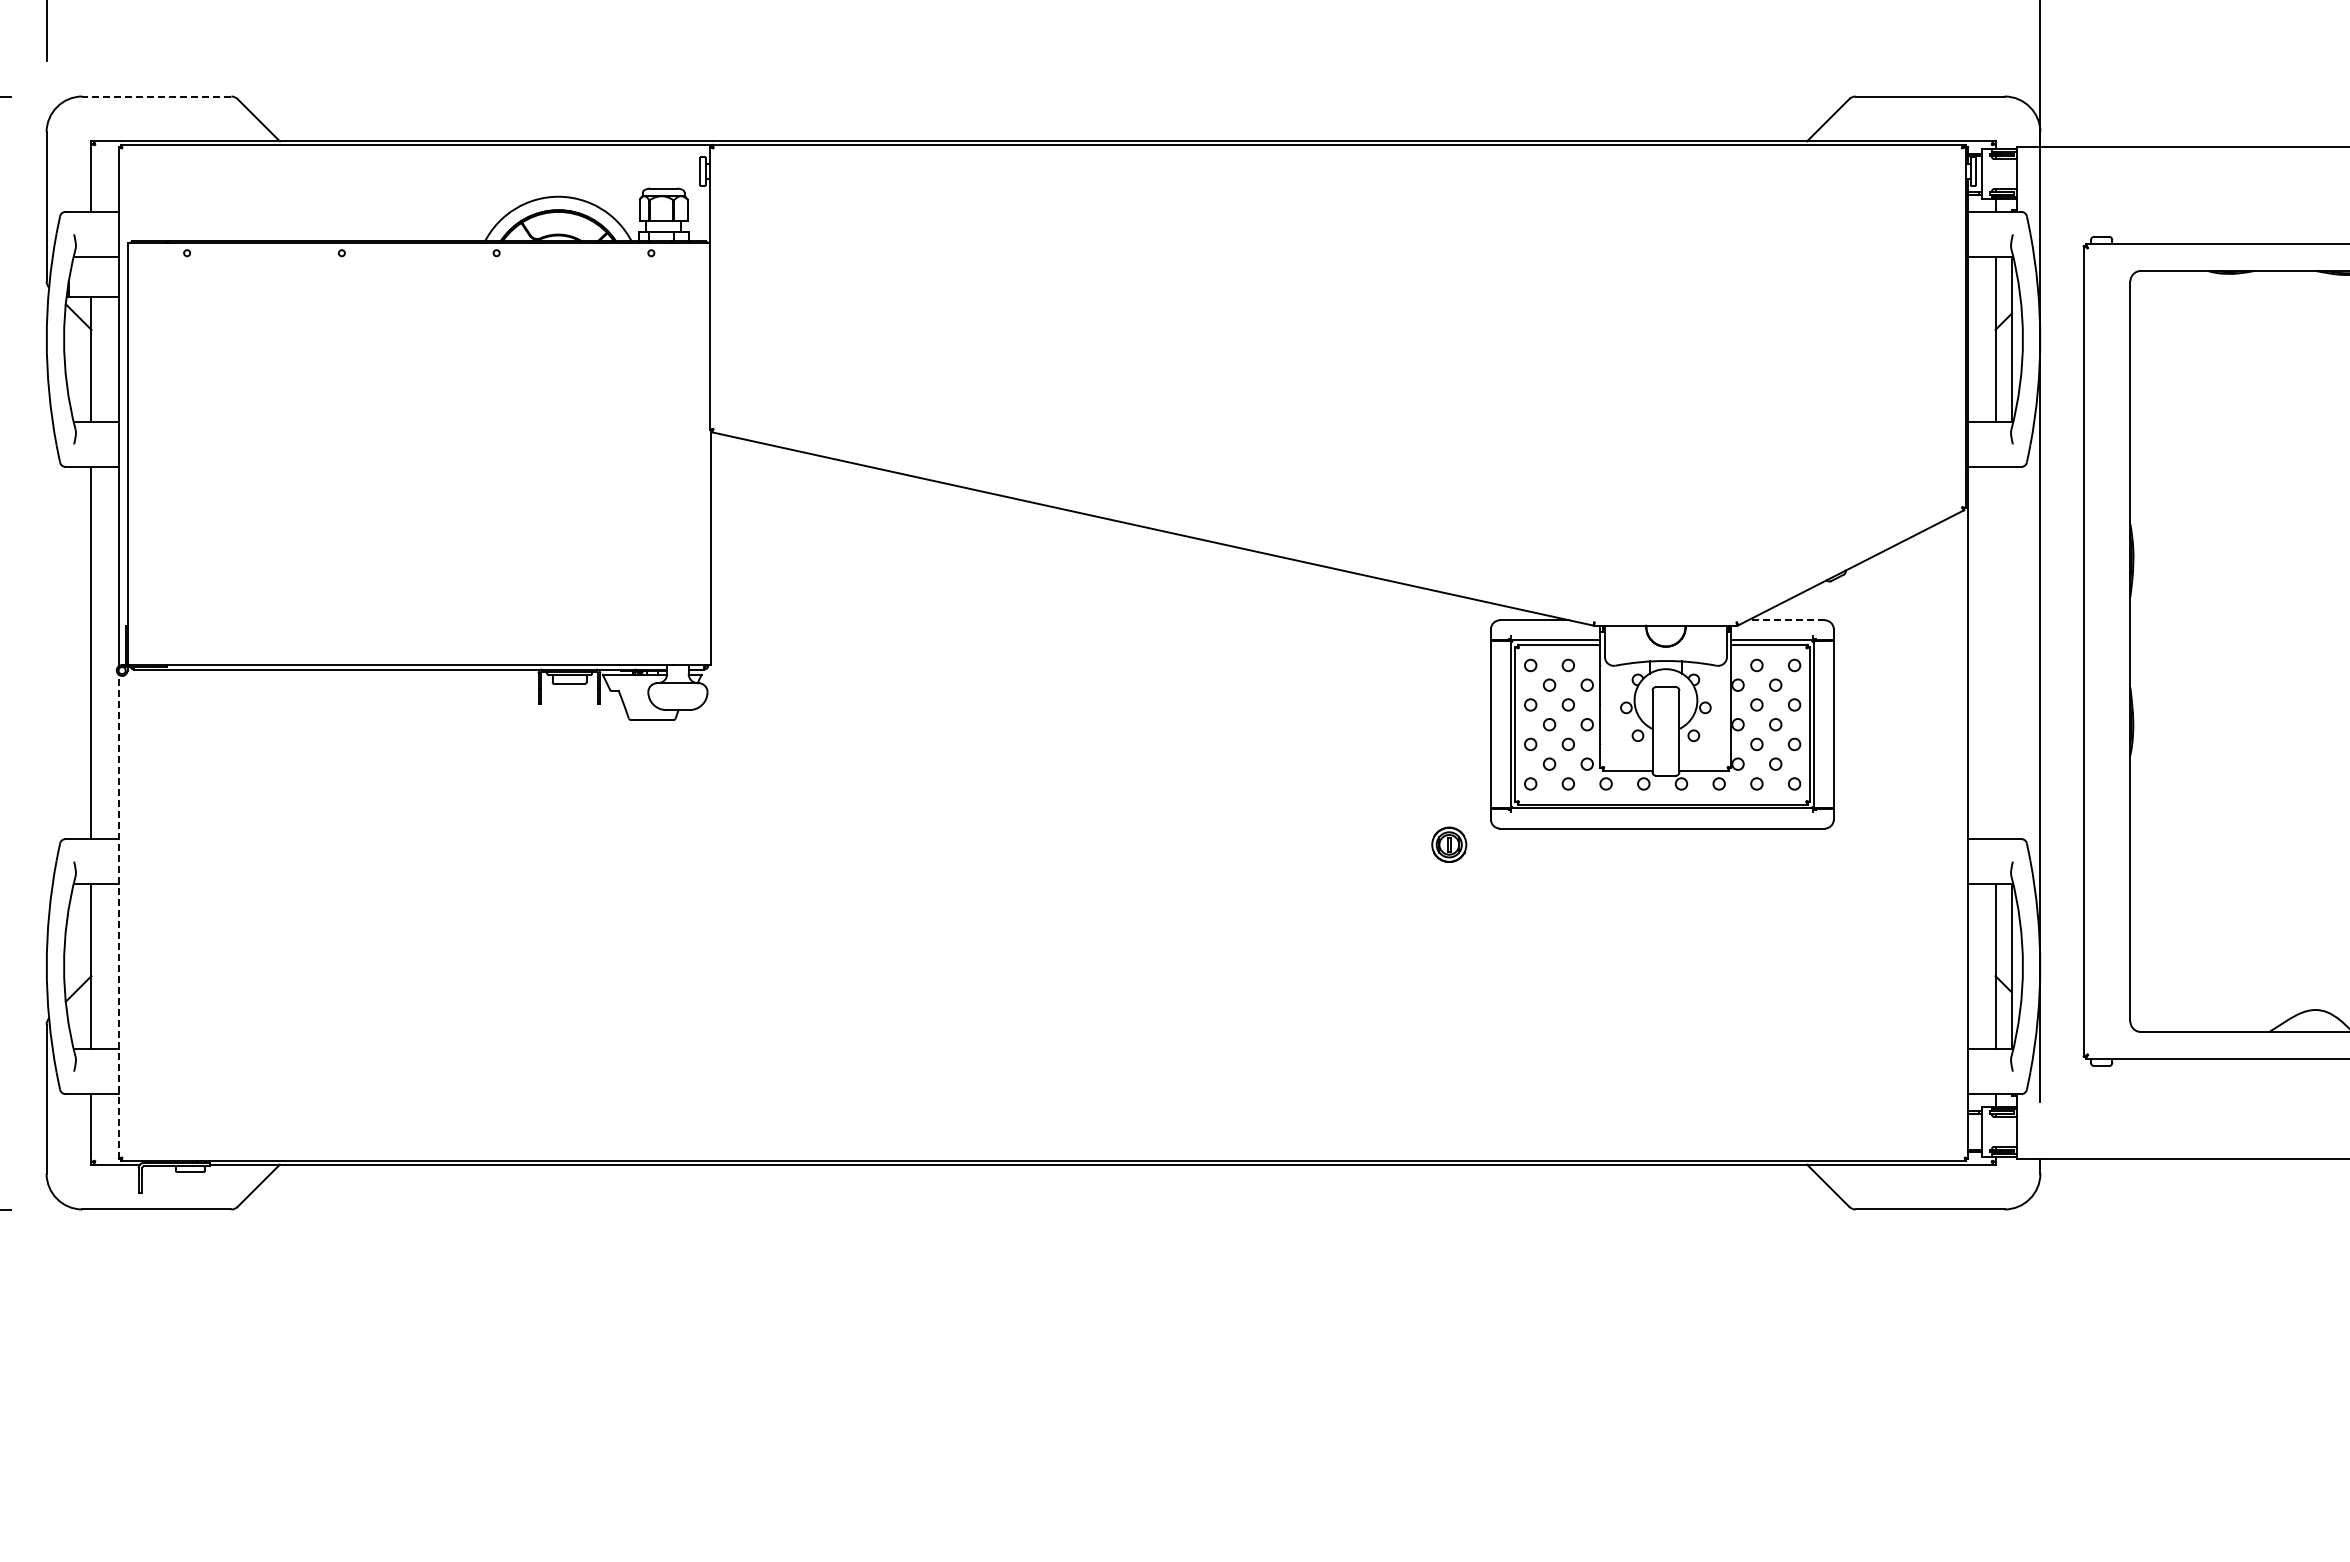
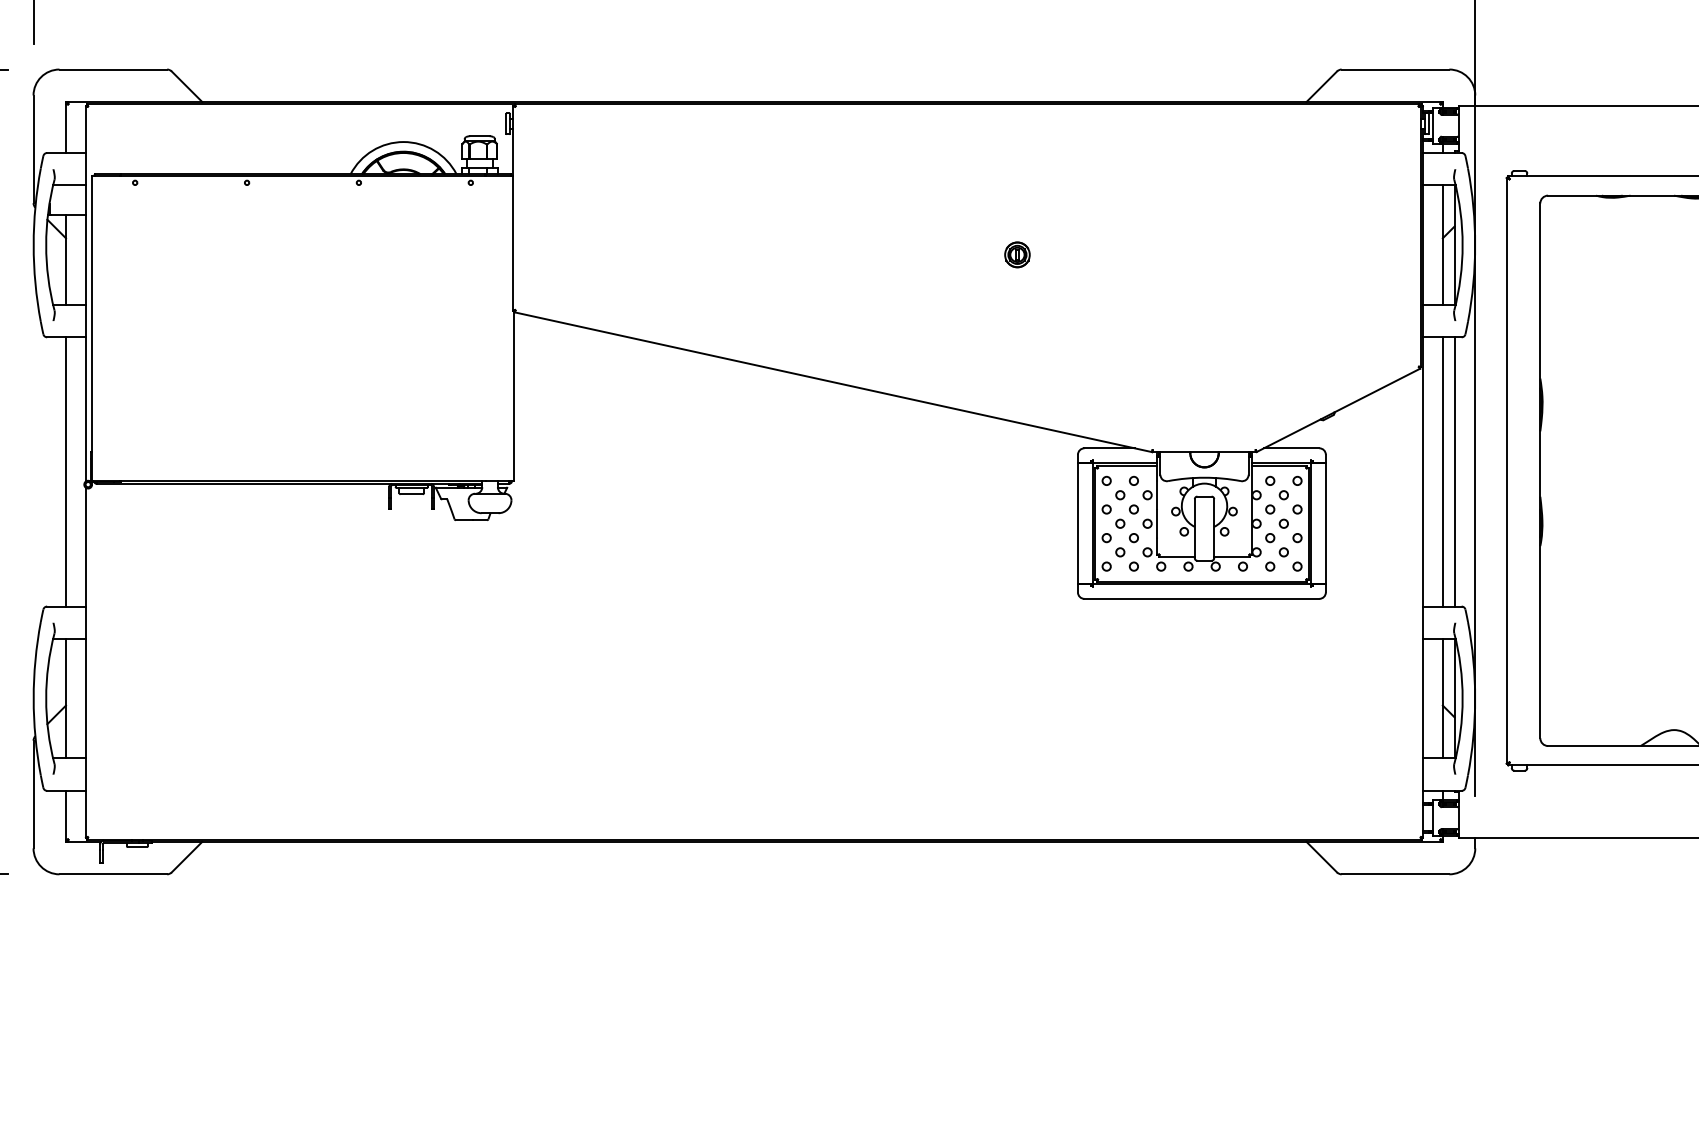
line: (156, 96) -> (113, 69), dashed -> solid
line: (1786, 620) -> (1291, 448), dashed -> solid
line: (1995, 652) -> (1442, 471), added
line: (2011, 652) -> (1454, 471), added
part: (1449, 844) -> (1017, 254), moved
line: (118, 916) -> (85, 662), dashed -> solid

